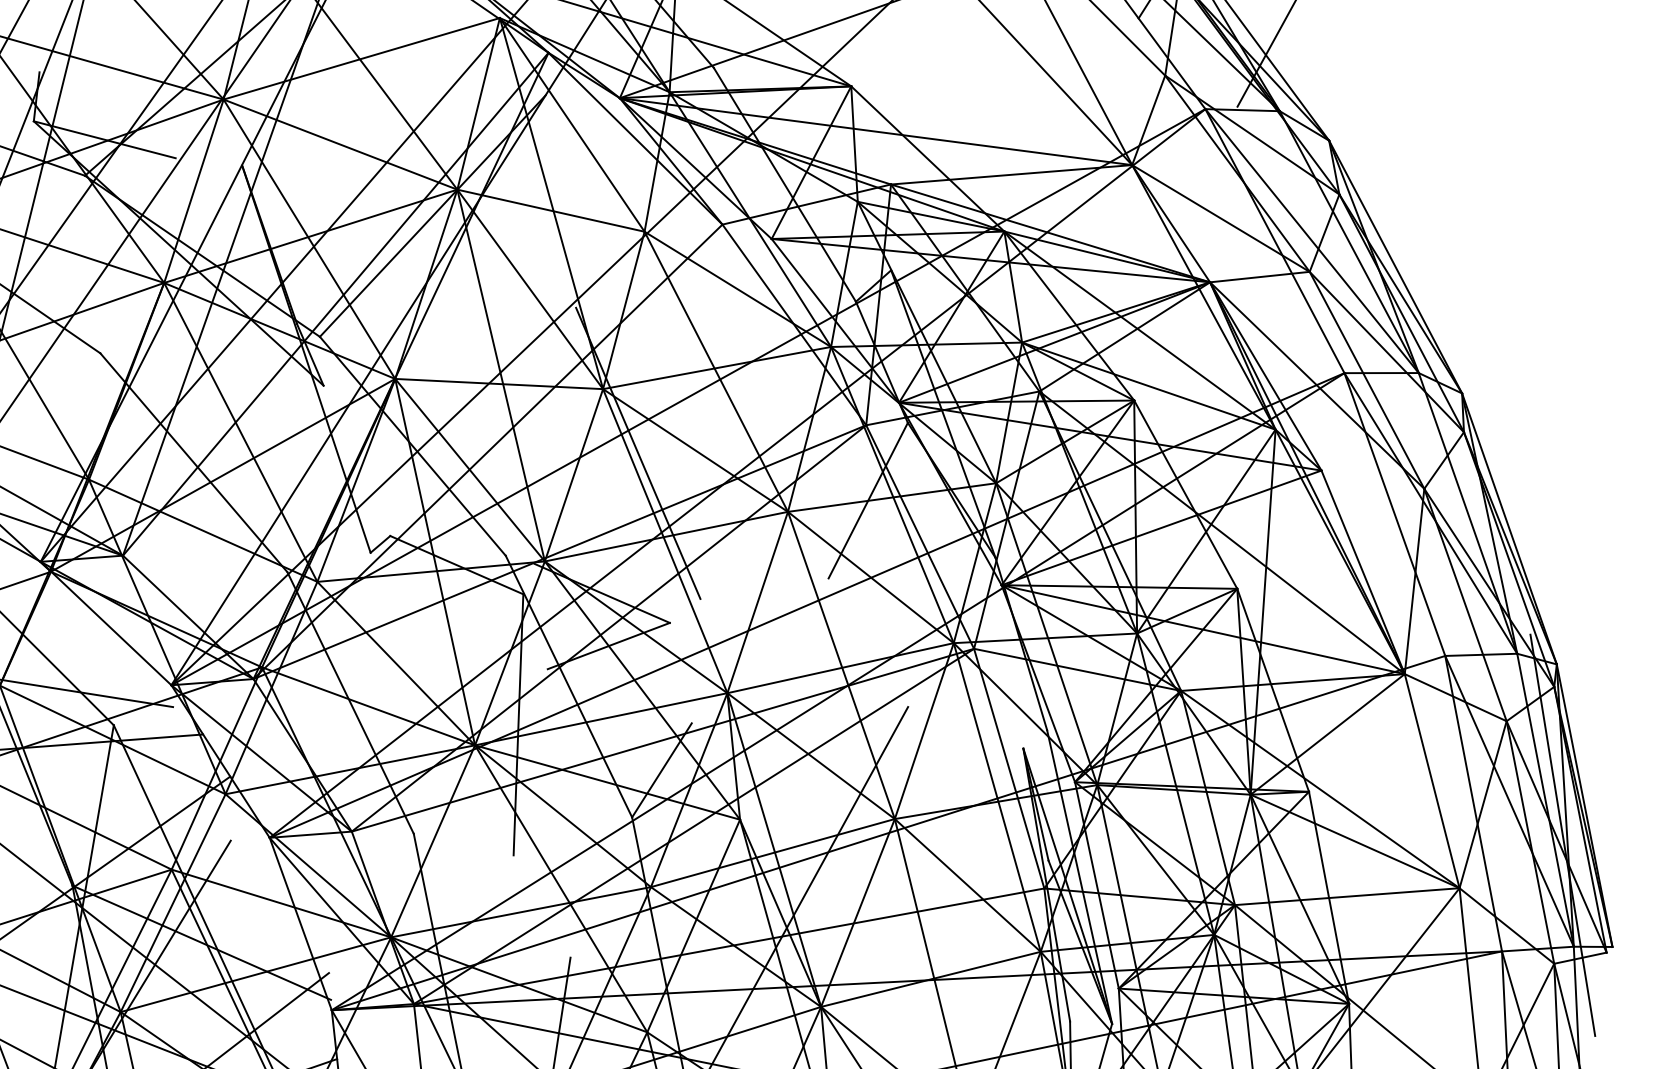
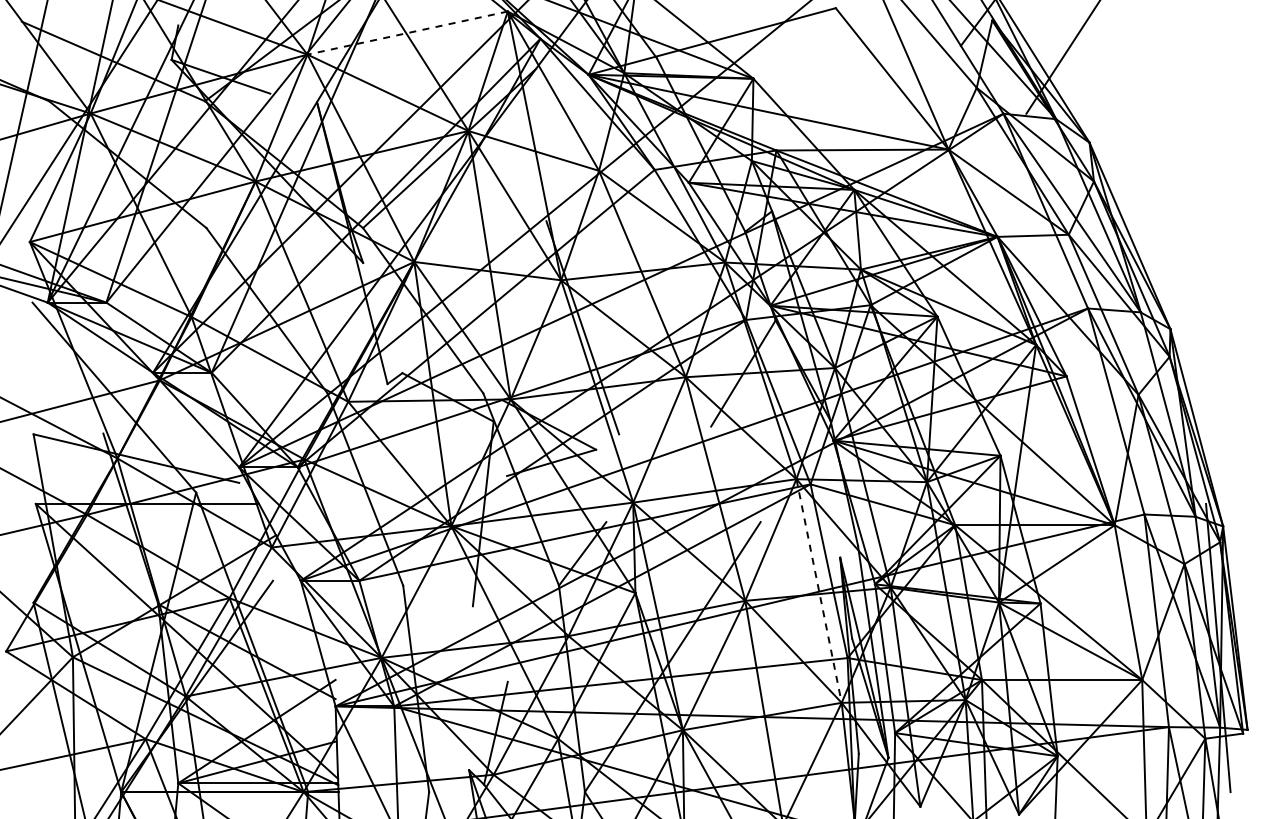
line: (361, 59) -> (407, 33), solid -> dashed
line: (997, 798) -> (819, 591), solid -> dashed

